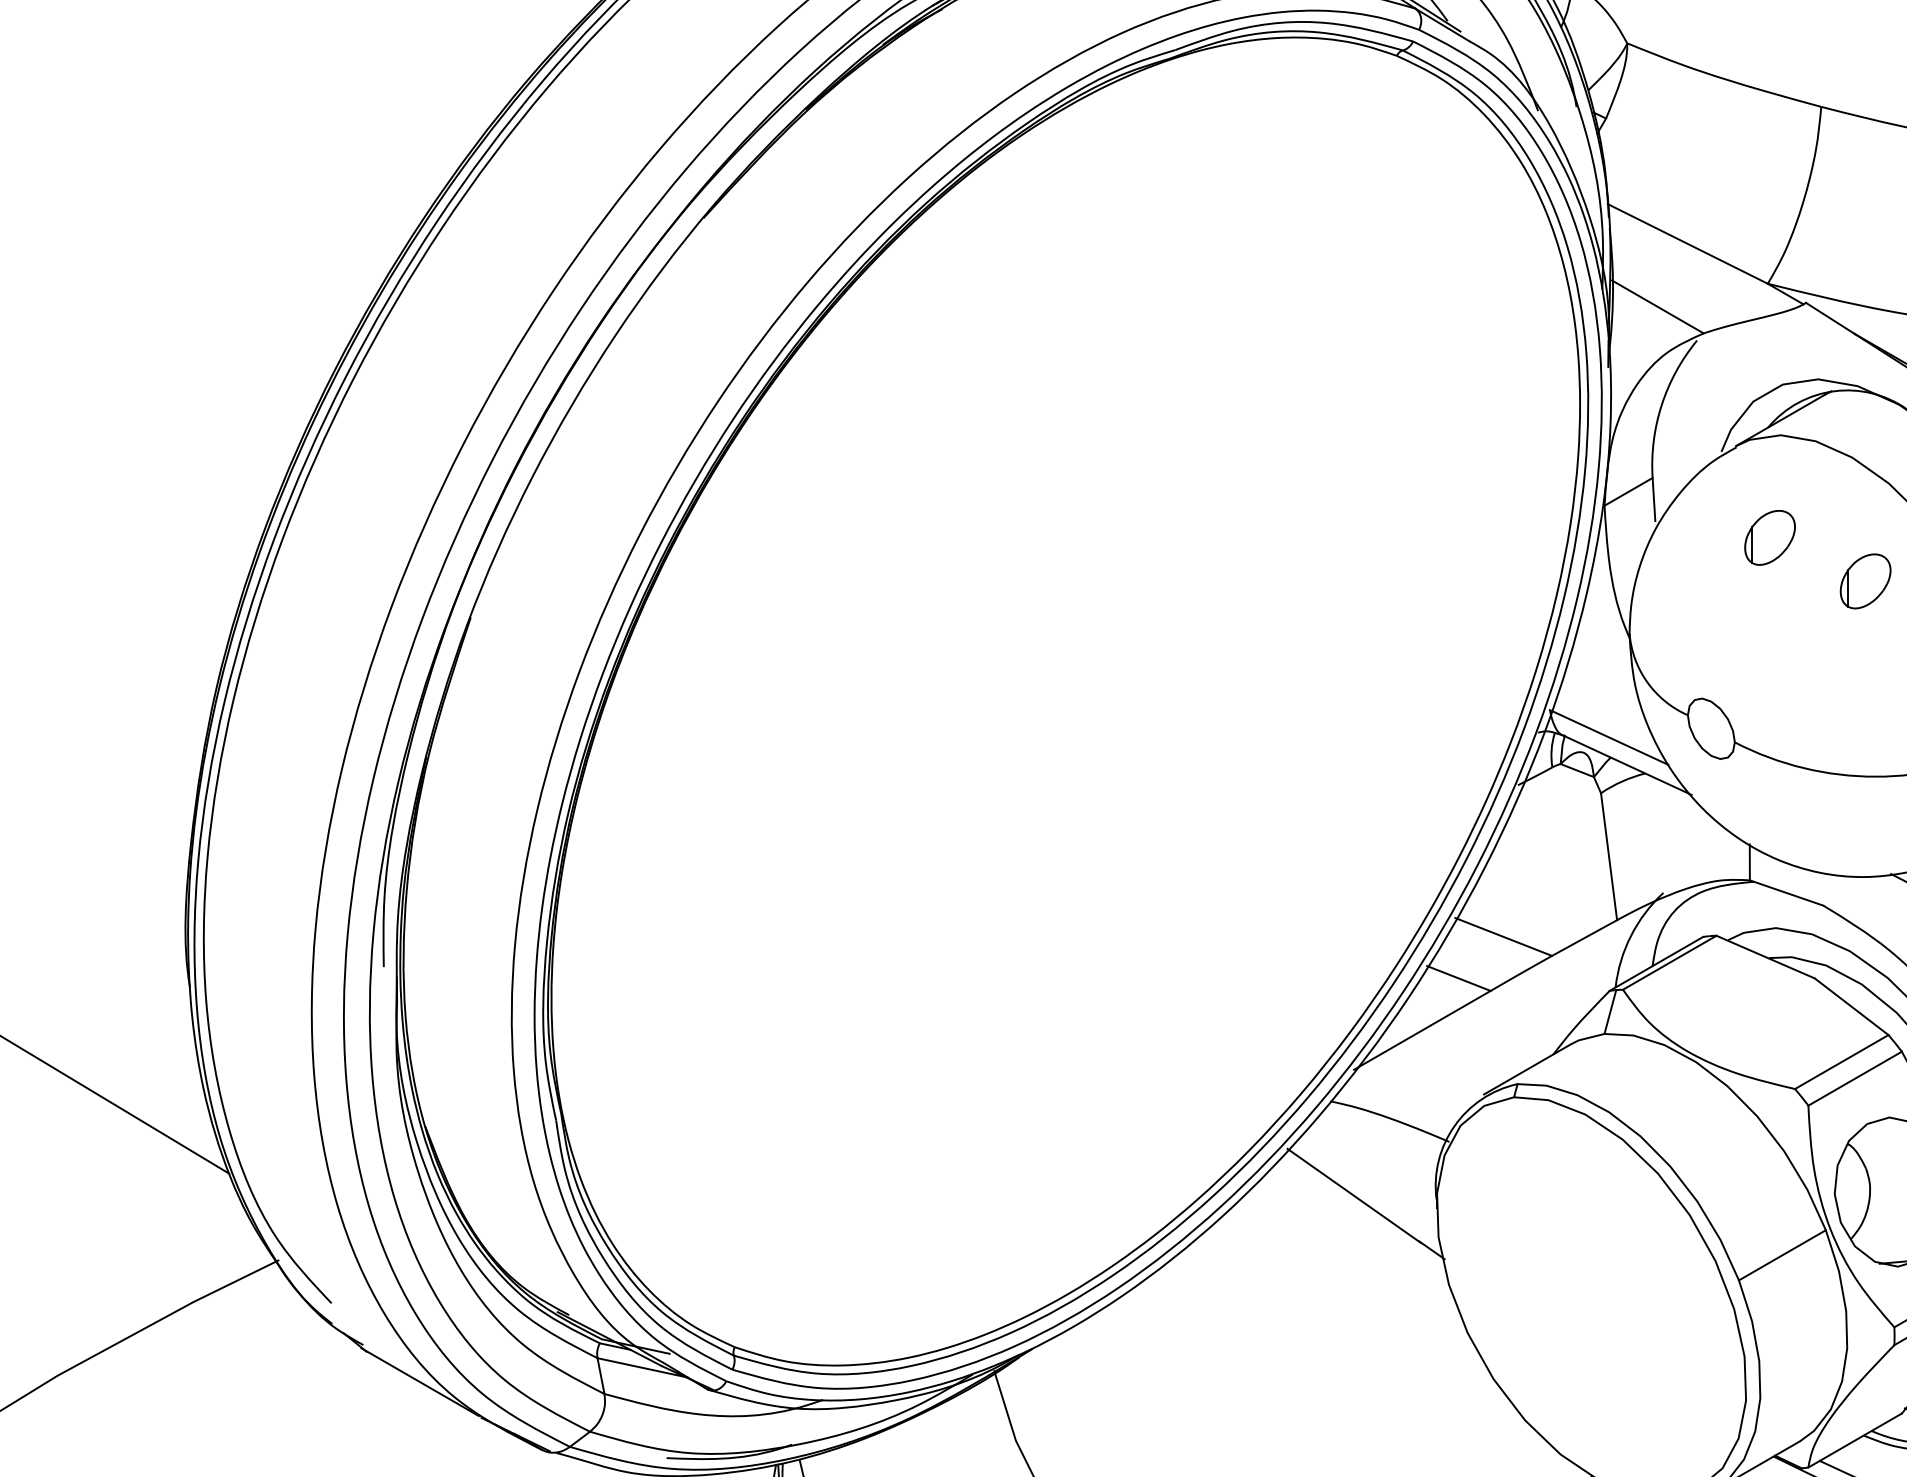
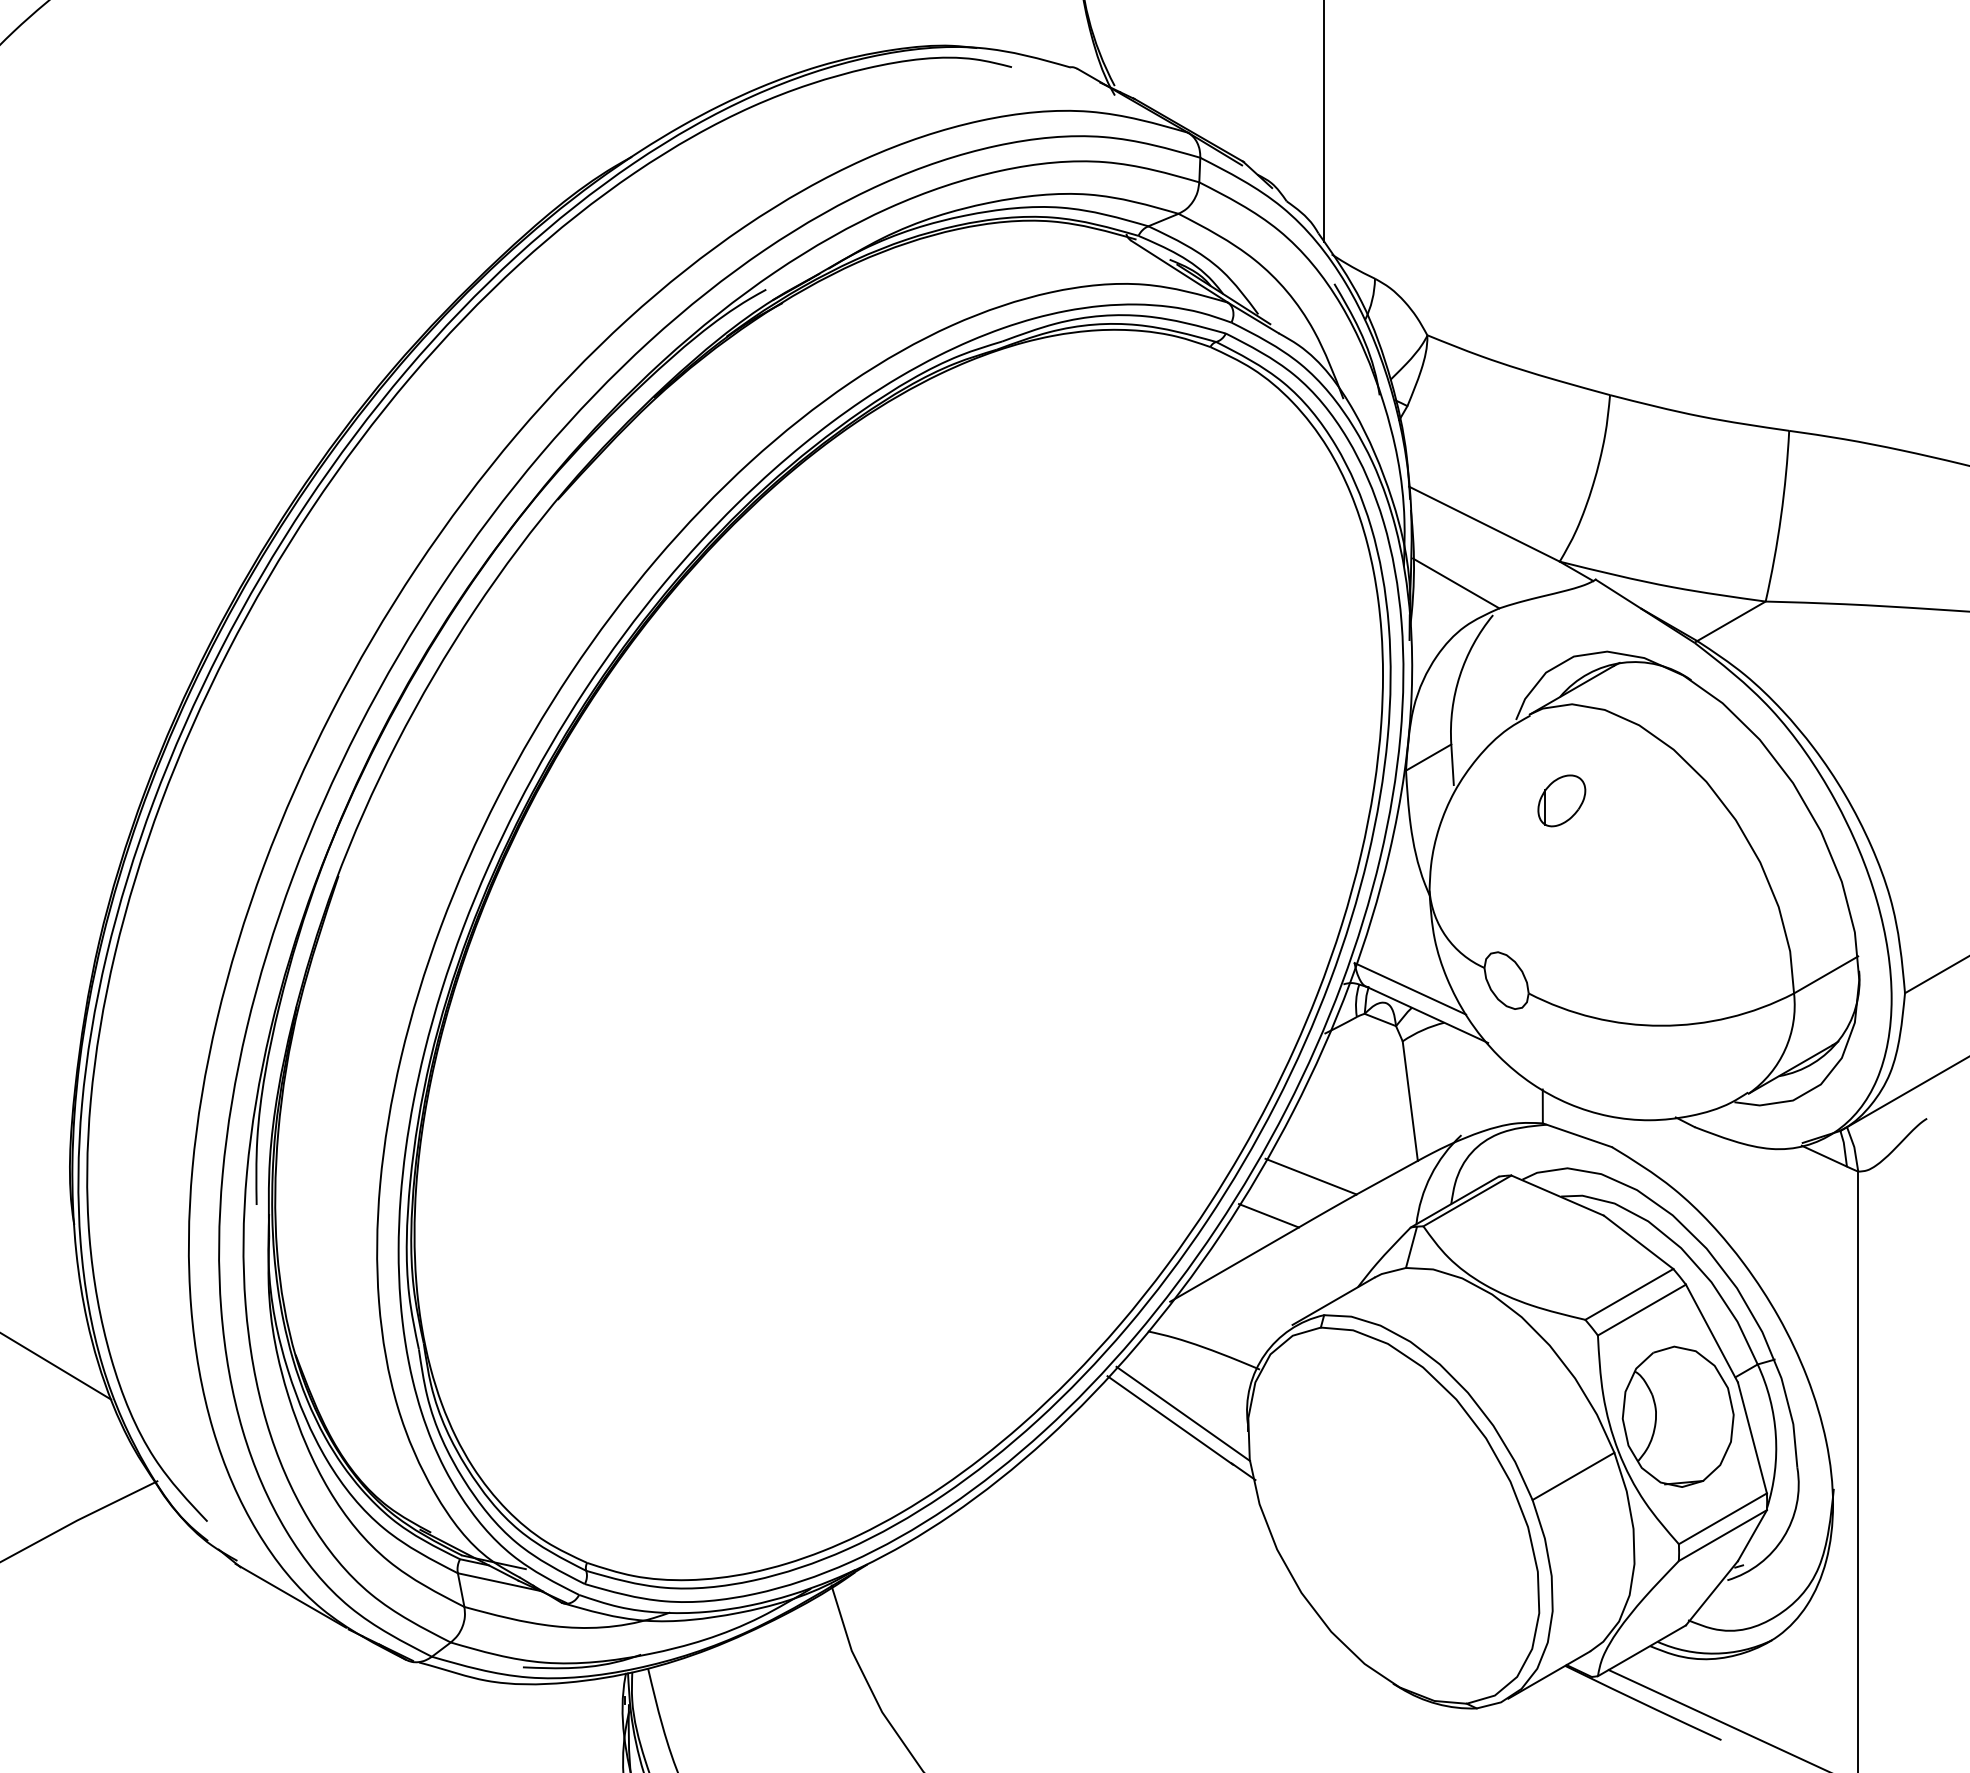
part: (1865, 580) -> (1651, 841), removed
line: (1367, 1188) -> (1182, 1413), added

